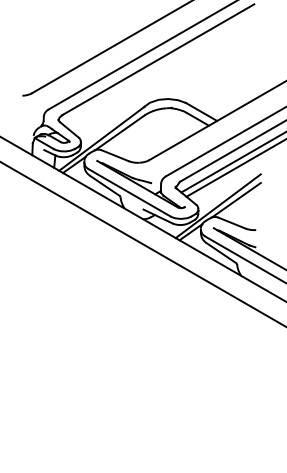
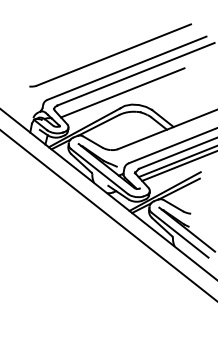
line: (144, 85) -> (122, 92), added

